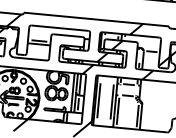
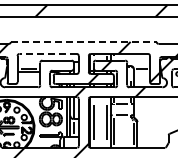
line: (96, 19) -> (83, 41), solid -> dashed
line: (60, 27) -> (48, 53), solid -> dashed

